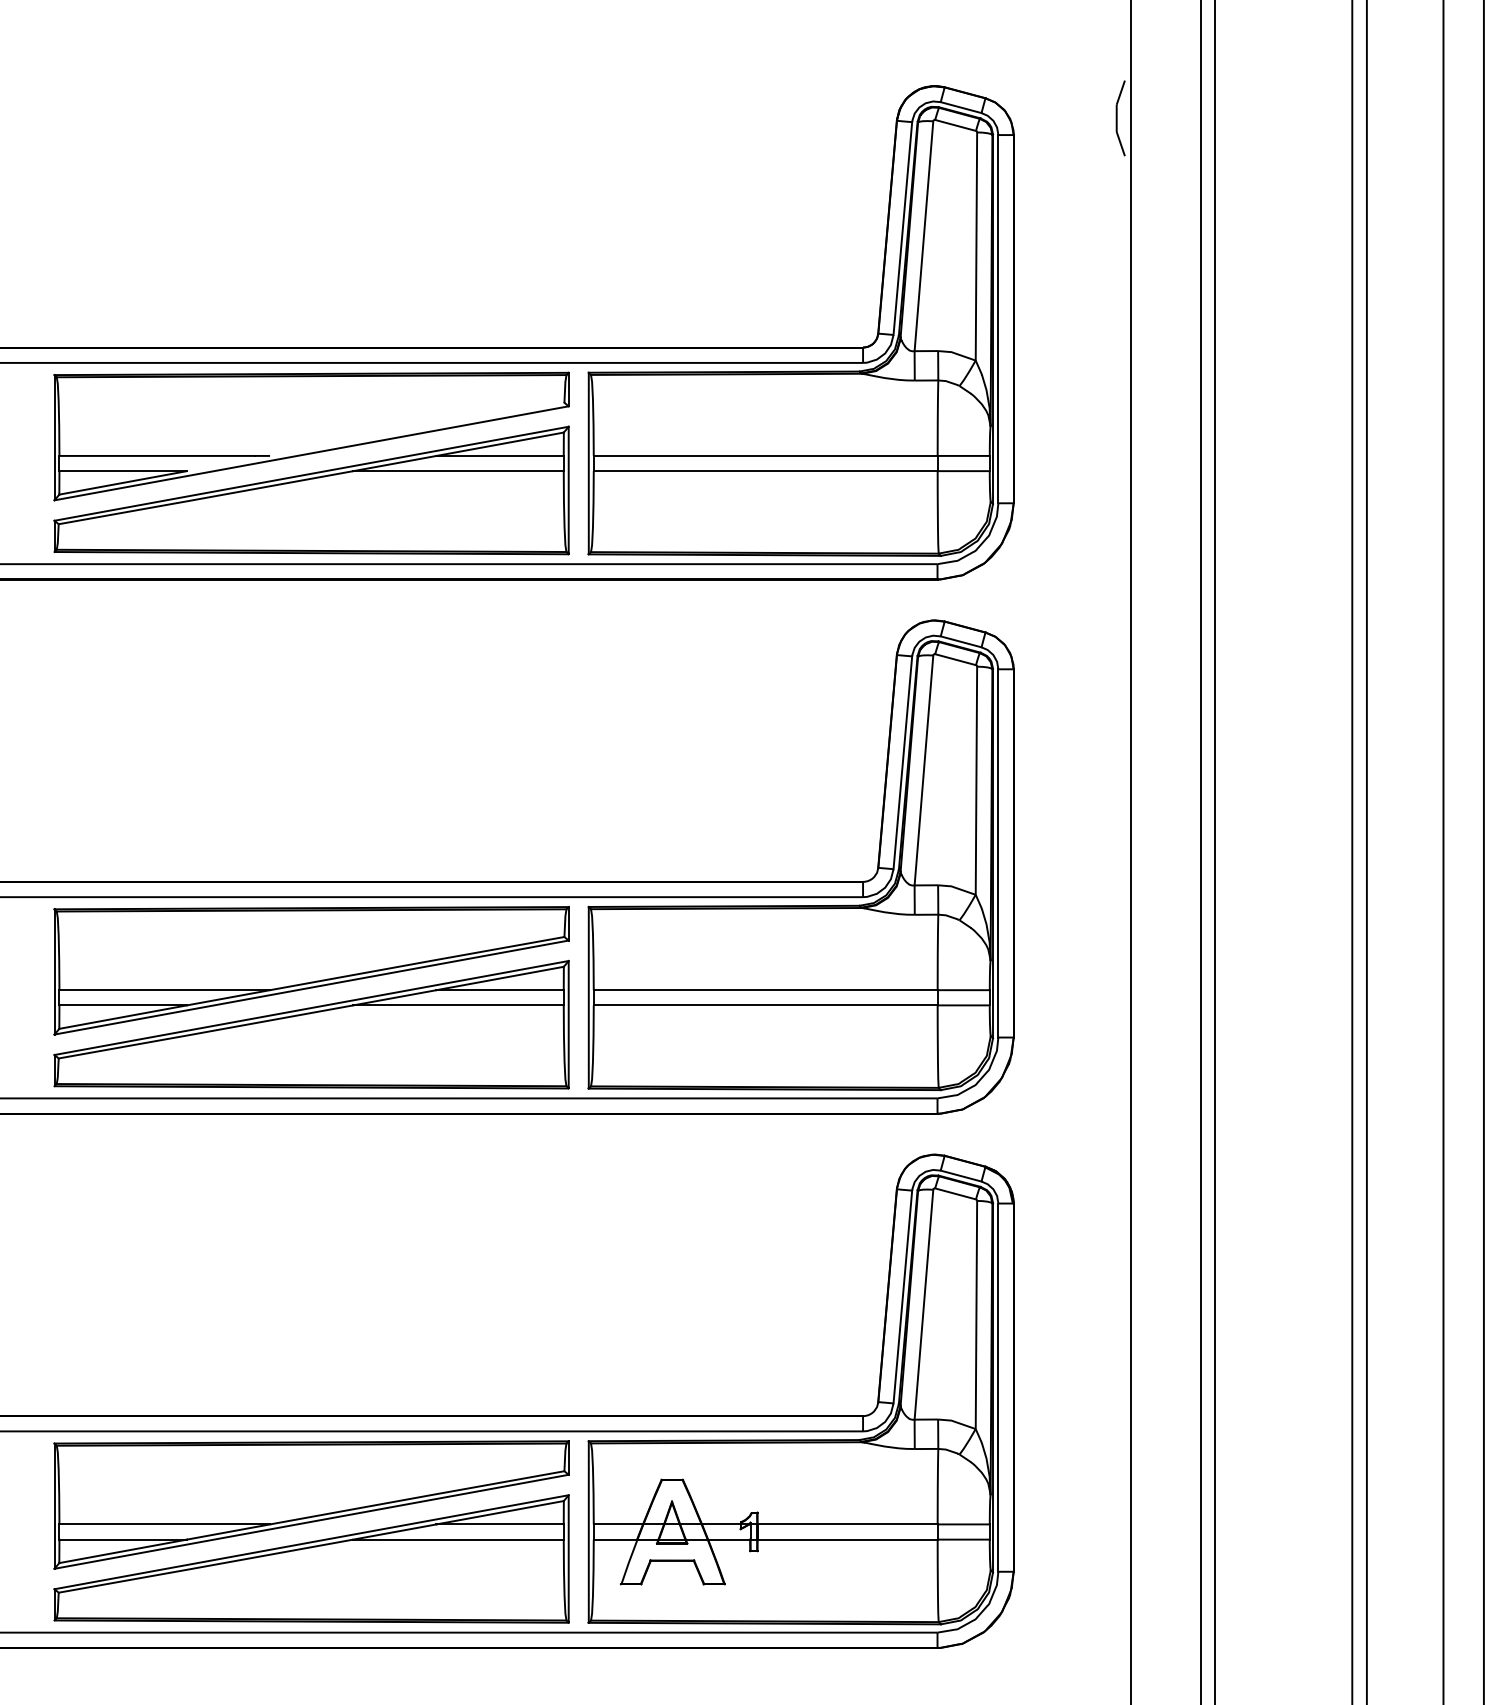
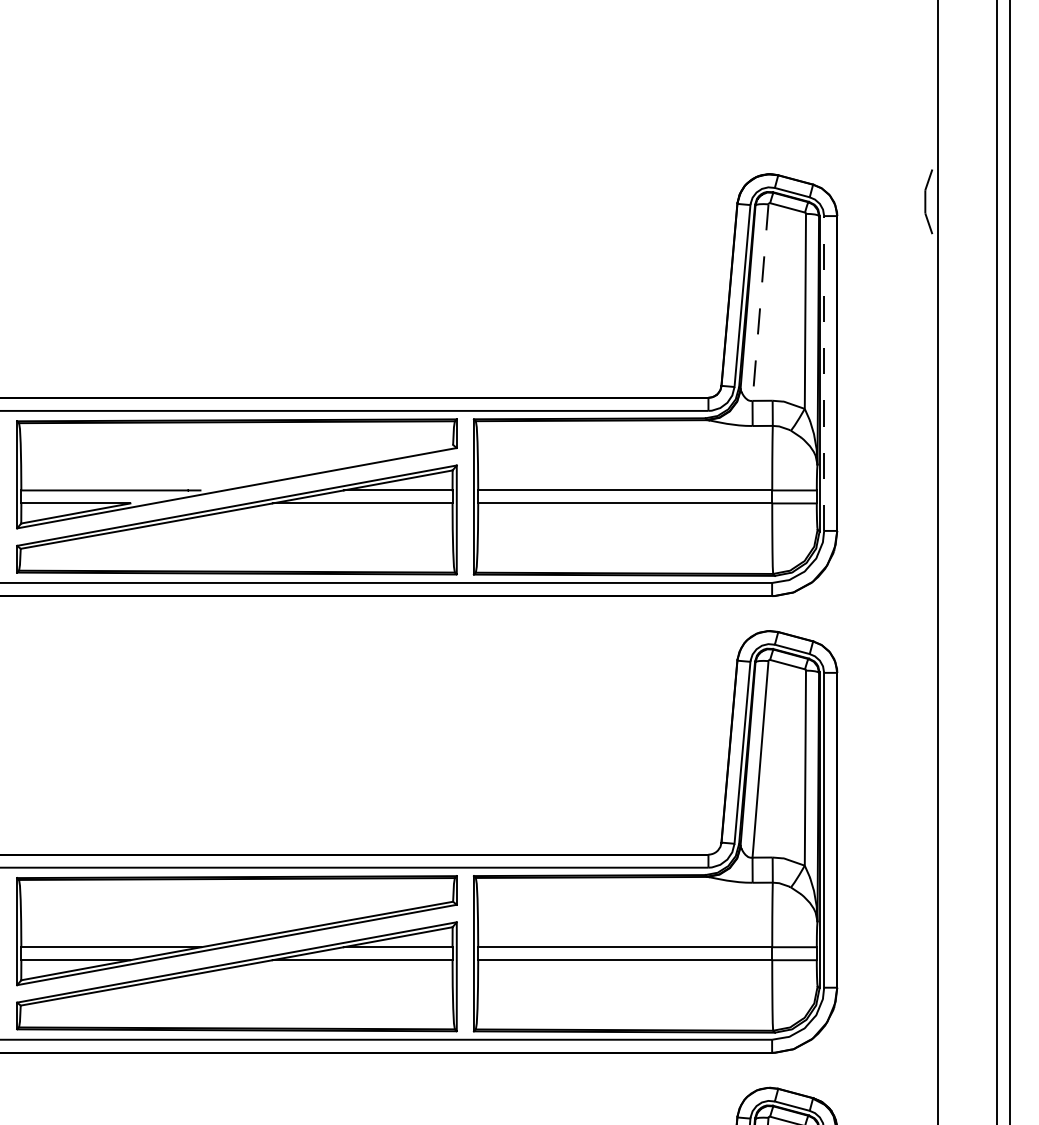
line: (923, 236) -> (760, 302), solid -> dashed
line: (998, 318) -> (824, 372), solid -> dashed

